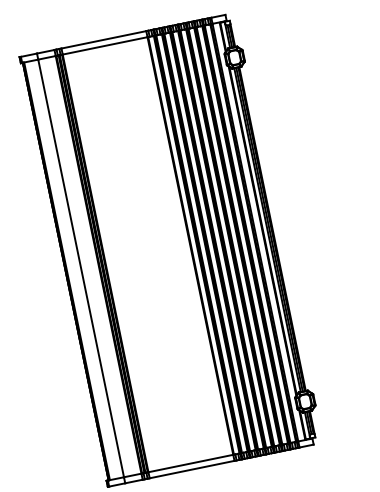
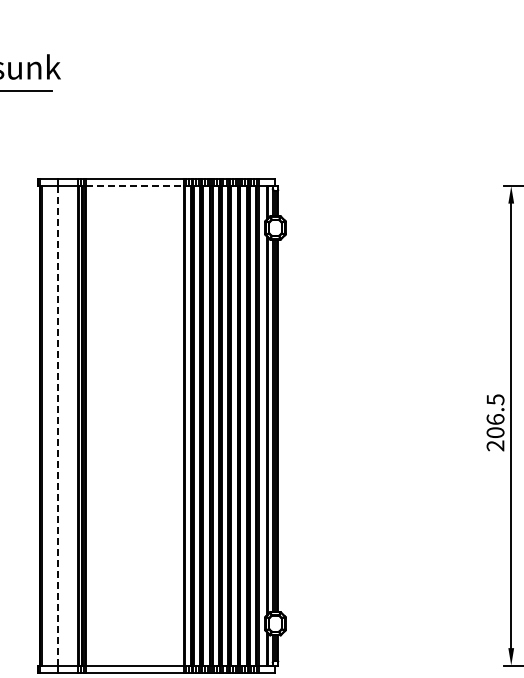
line: (105, 45) -> (135, 185), solid -> dashed
line: (81, 268) -> (58, 425), solid -> dashed

